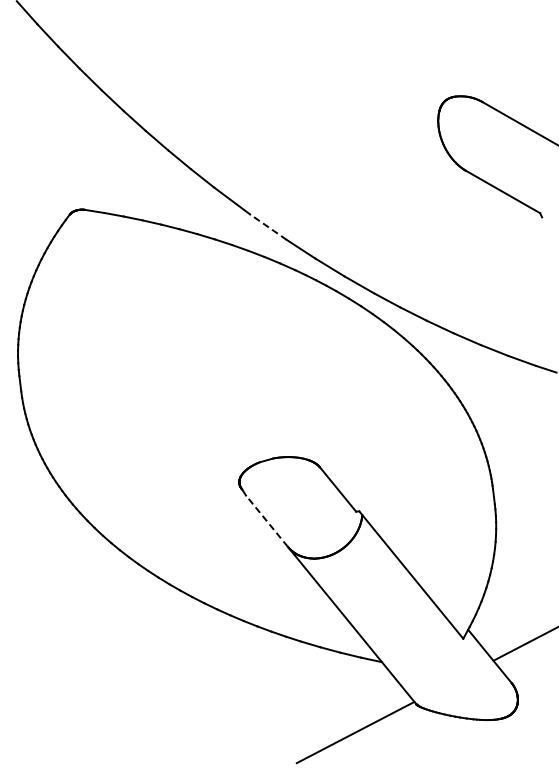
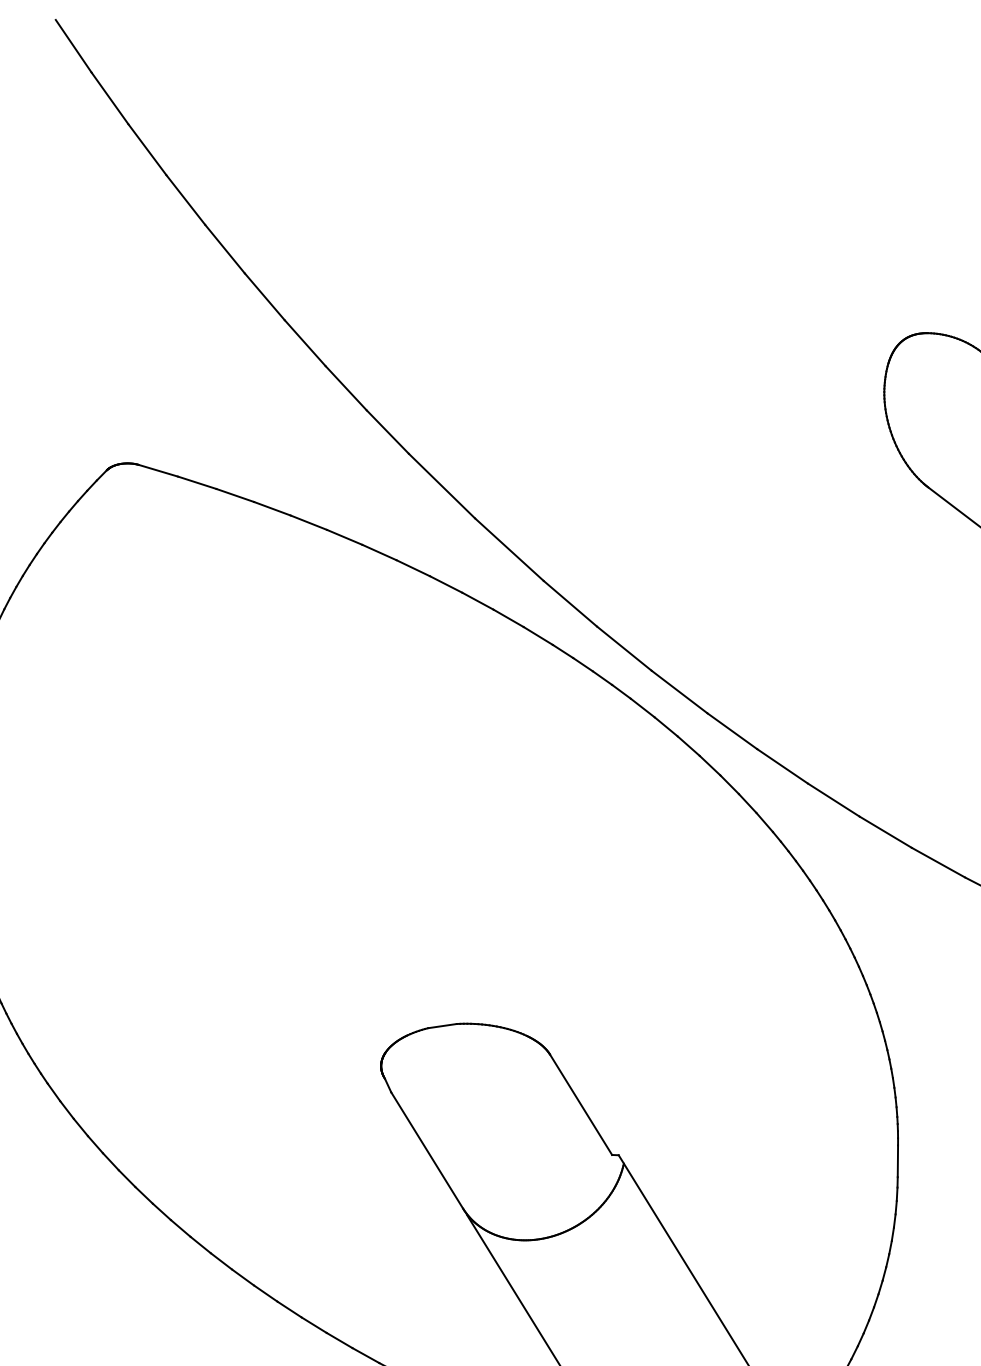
line: (268, 226) -> (509, 548), dashed -> solid
line: (266, 520) -> (426, 1148), dashed -> solid

